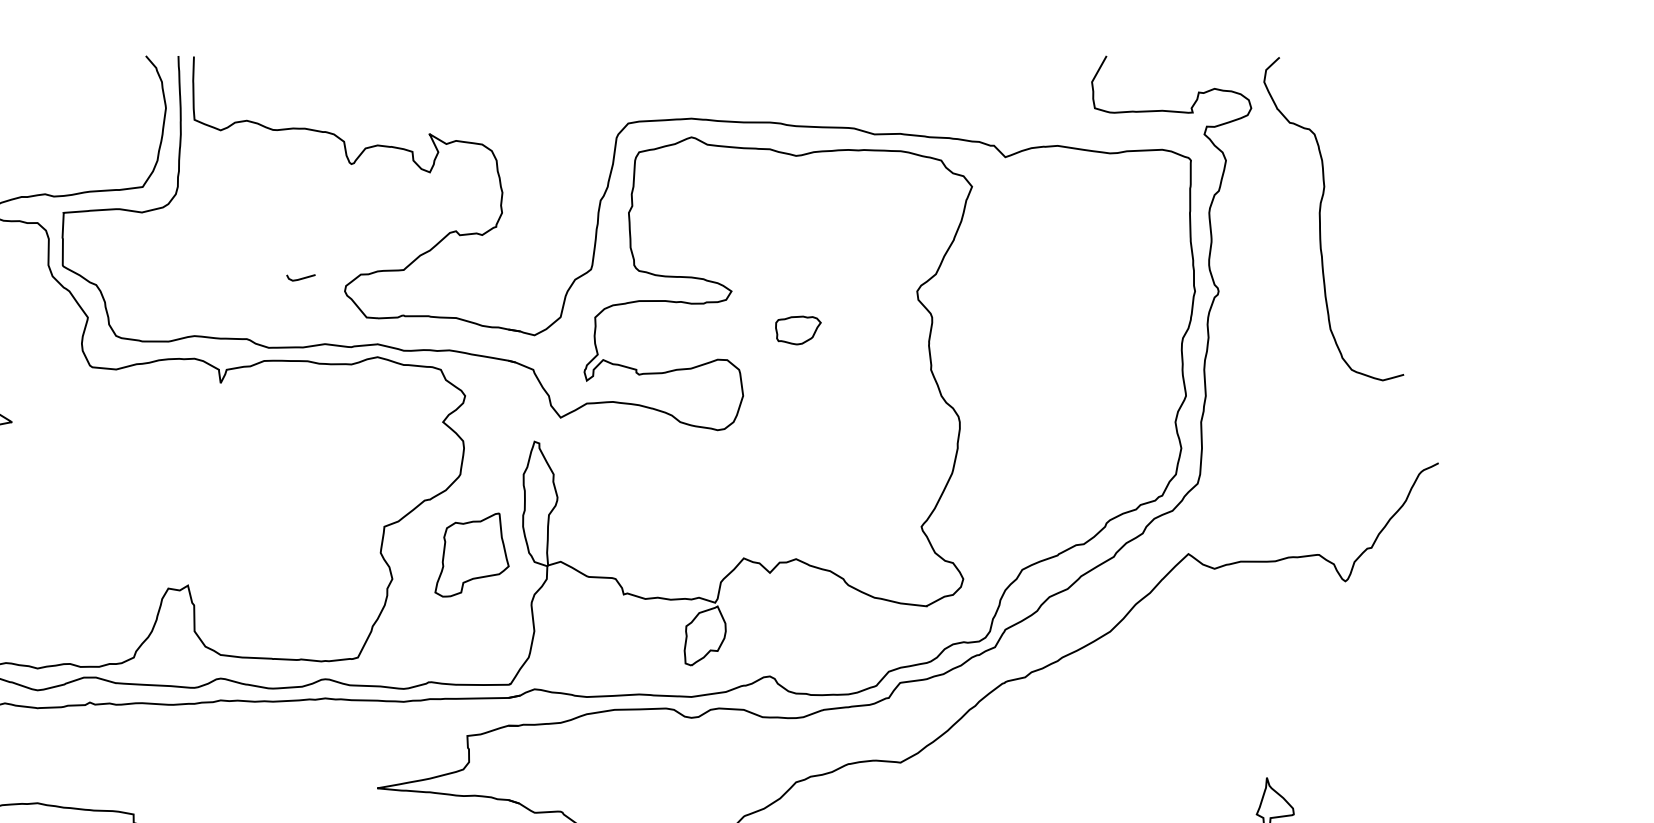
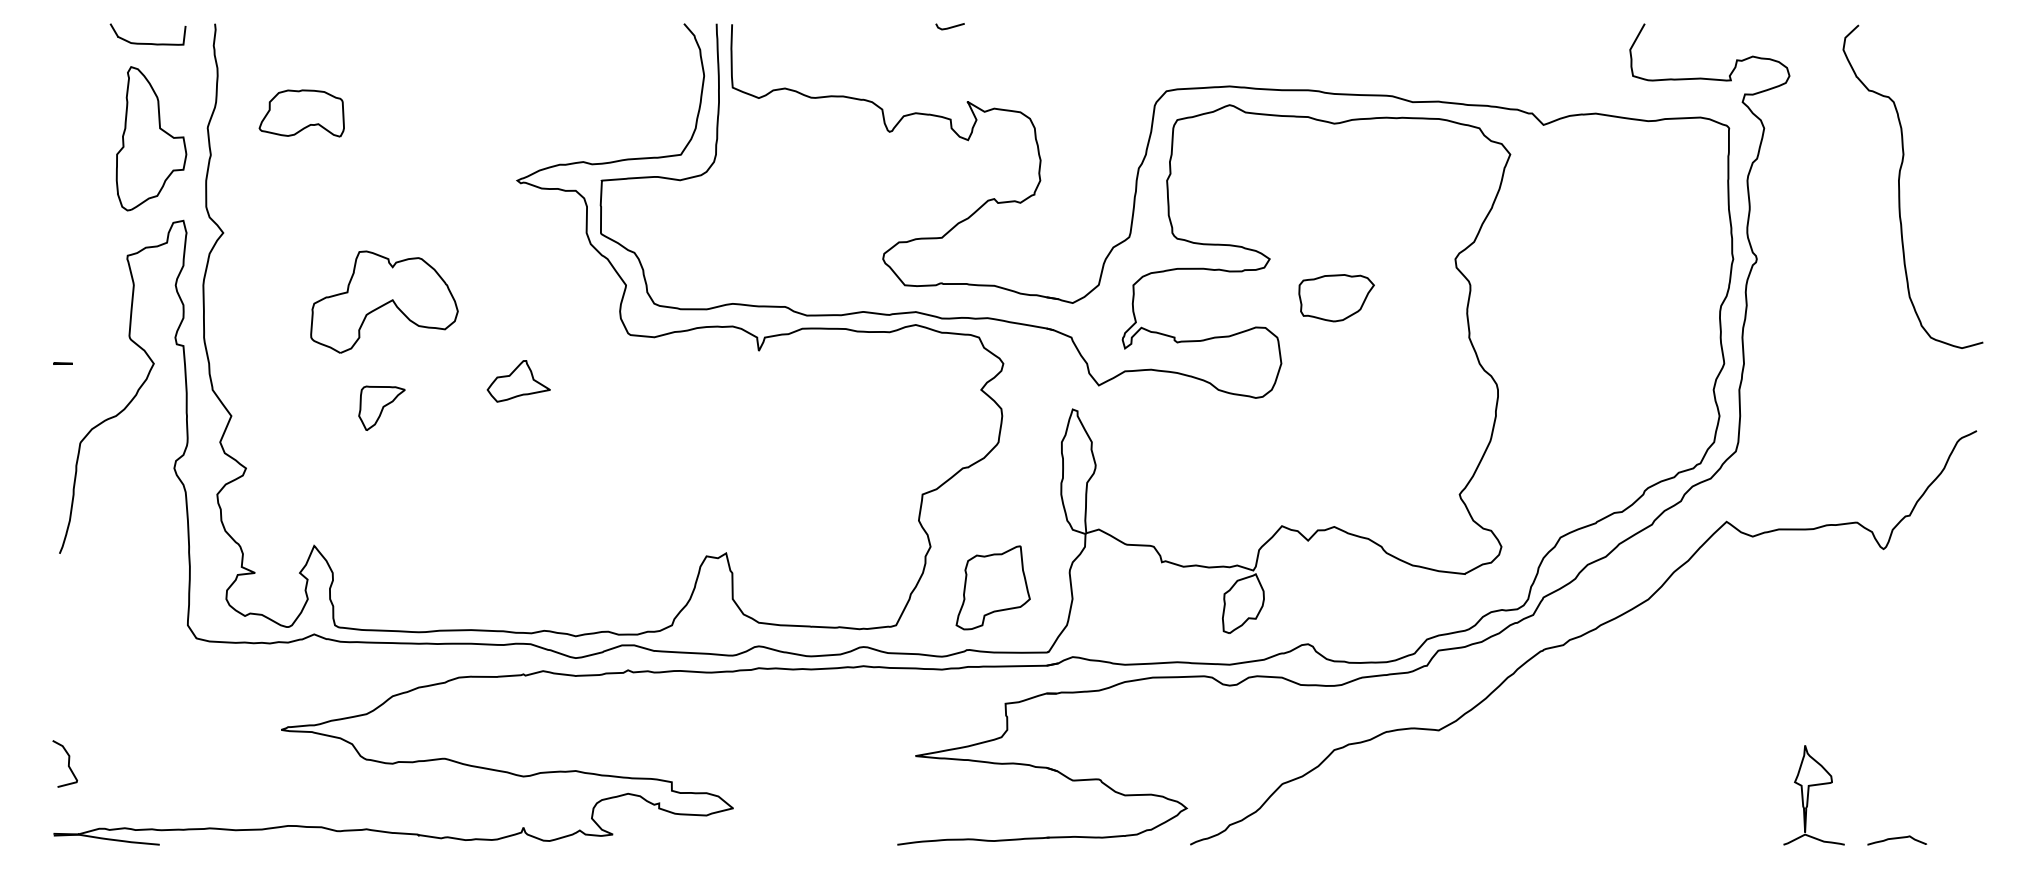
curve: (1321, 222) -> (1900, 190), moved
line: (301, 277) -> (950, 26), moved
part: (798, 330) -> (1336, 298), size x1.67
part: (471, 554) -> (992, 587), moved

